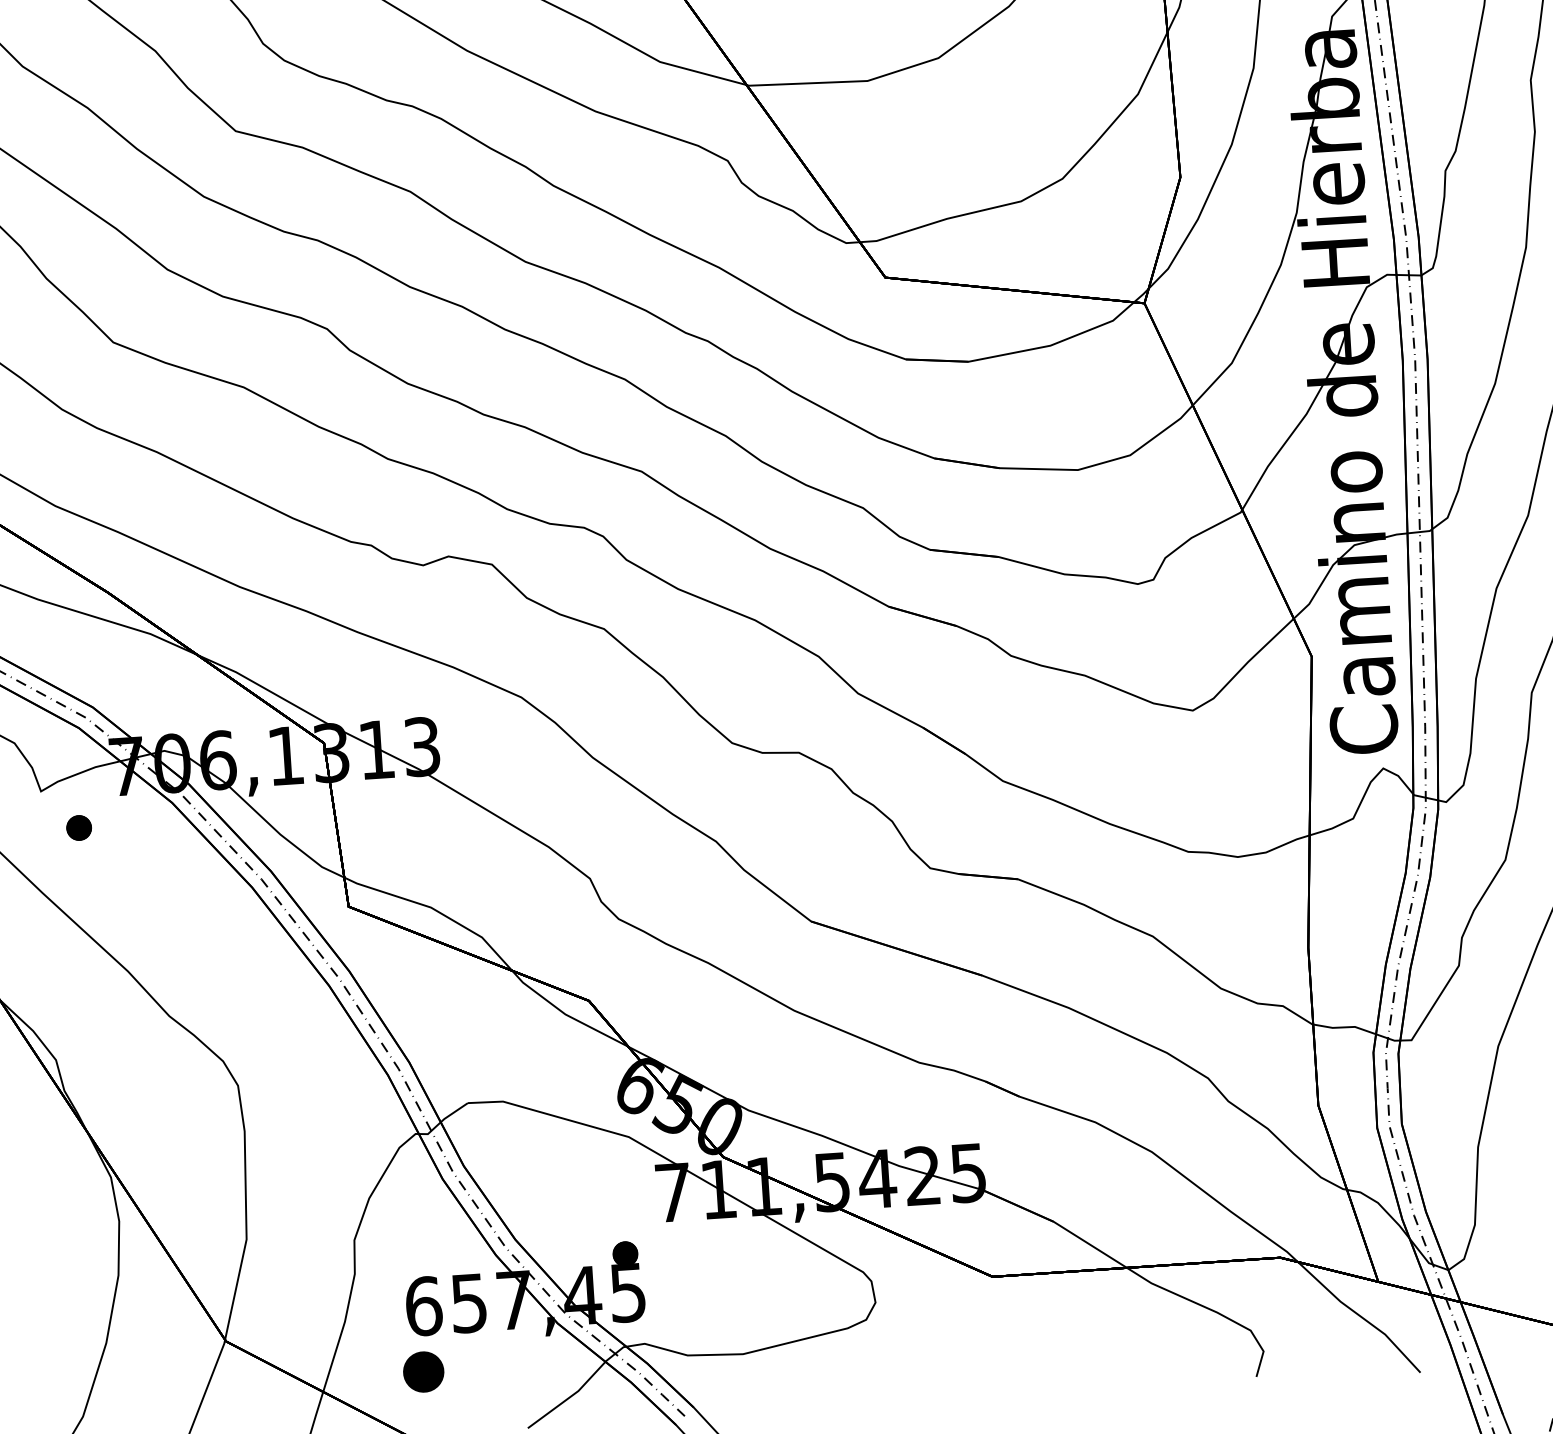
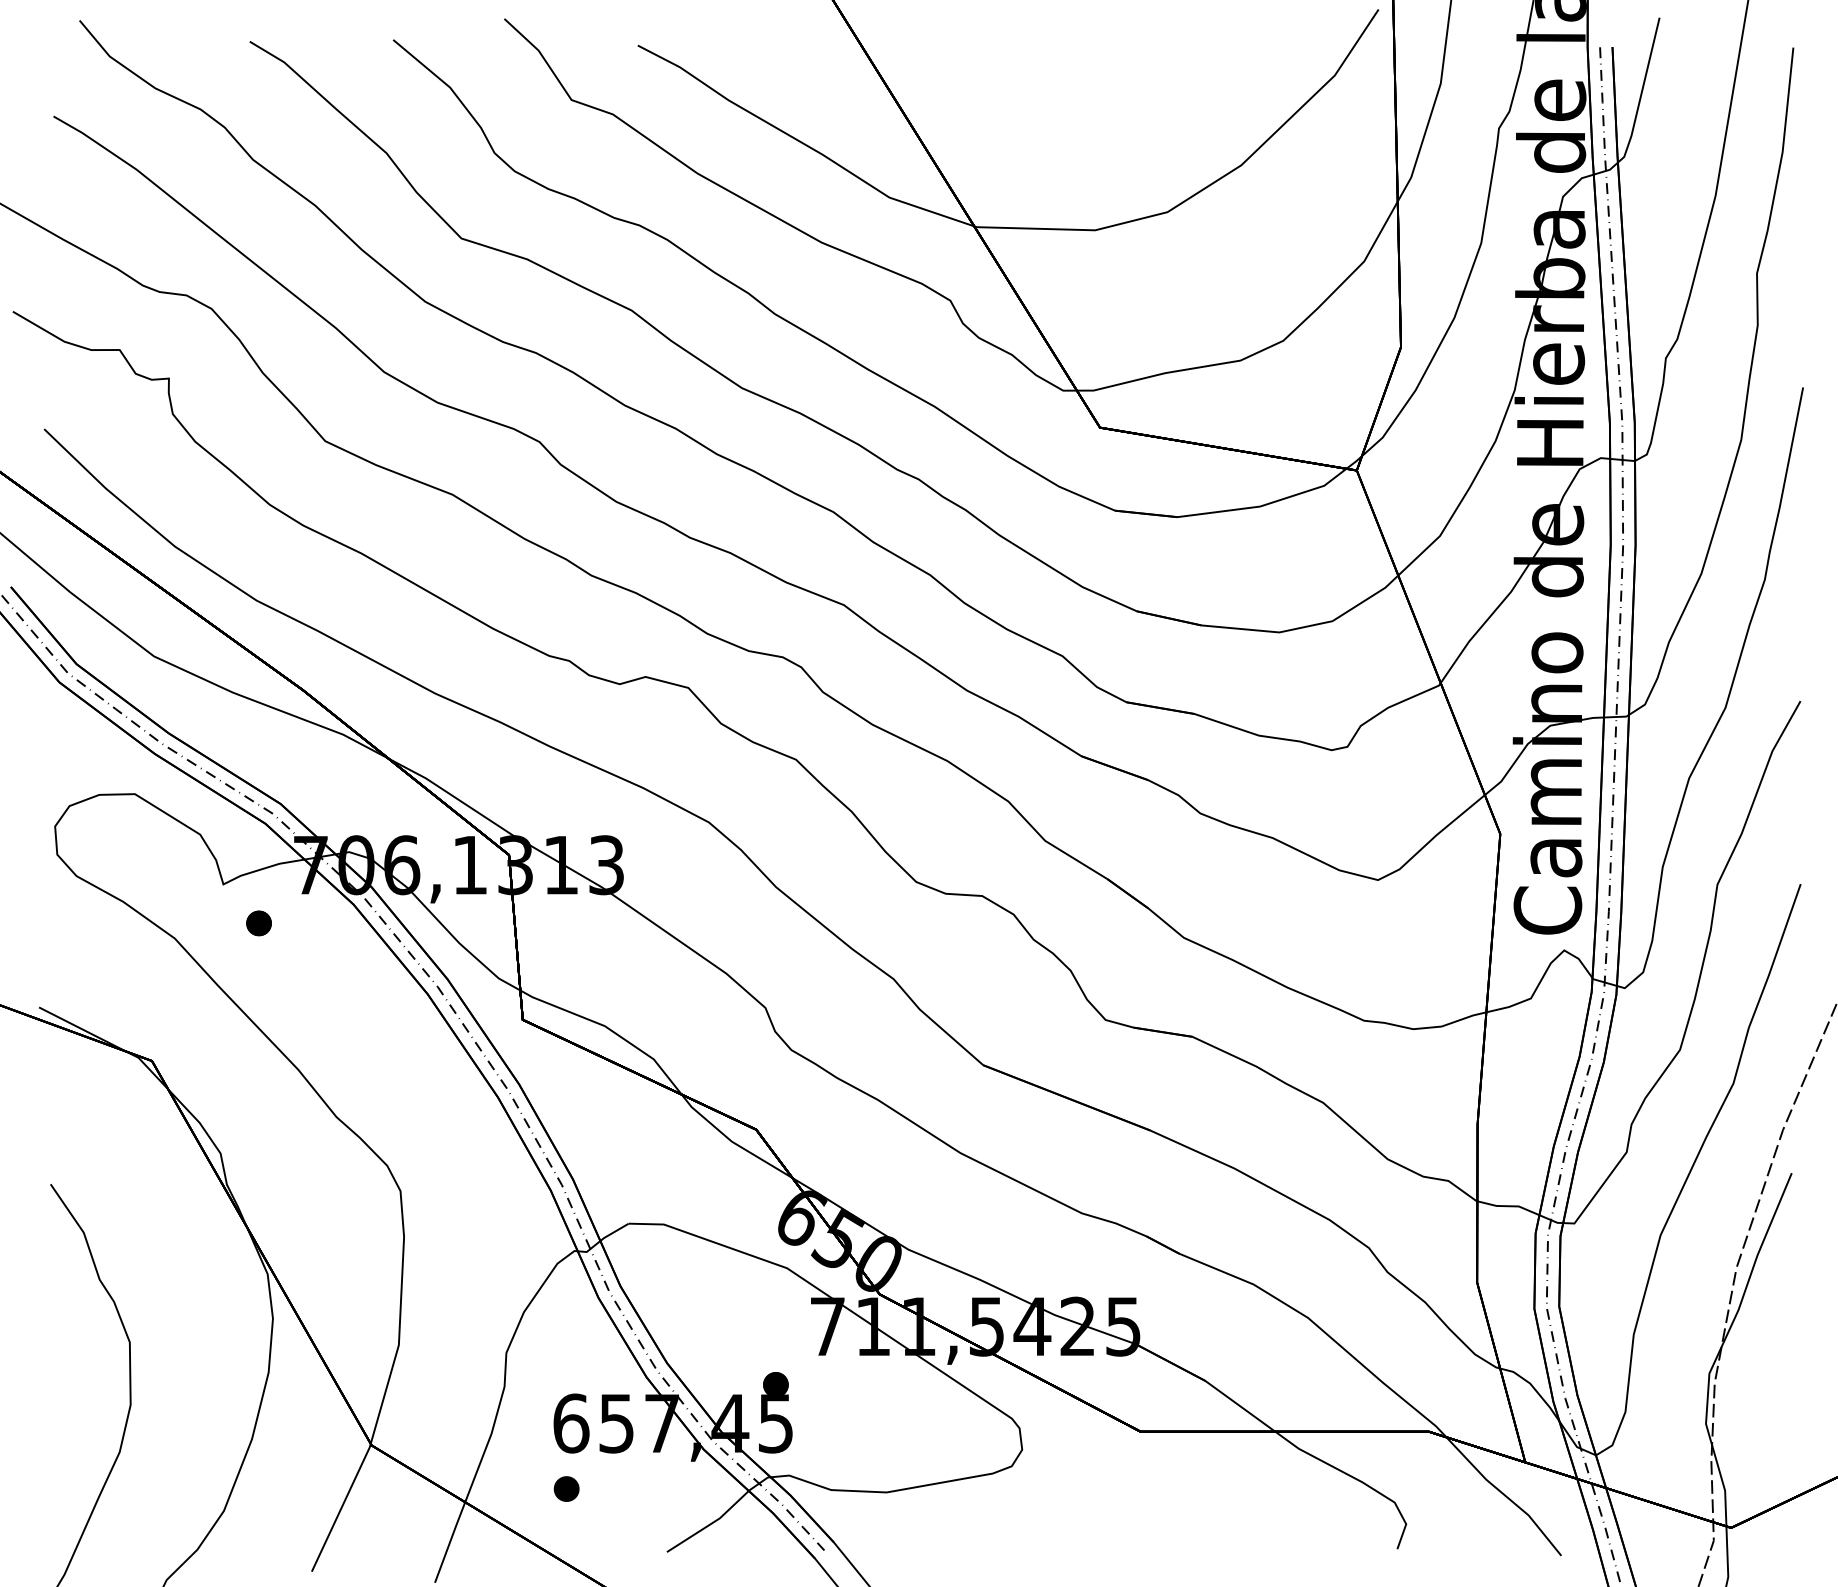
part: (423, 1371) -> (566, 1488), size x0.62

